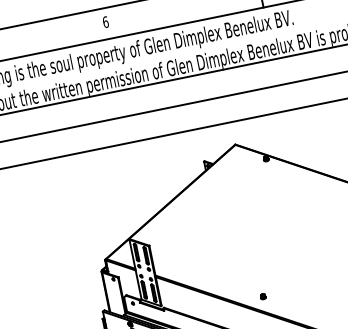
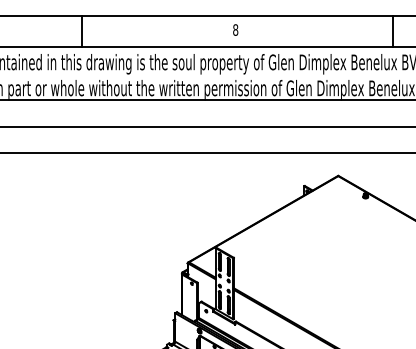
text: (105, 21) -> (235, 29), 6 -> 8
part: (262, 295) -> (334, 329), removed

